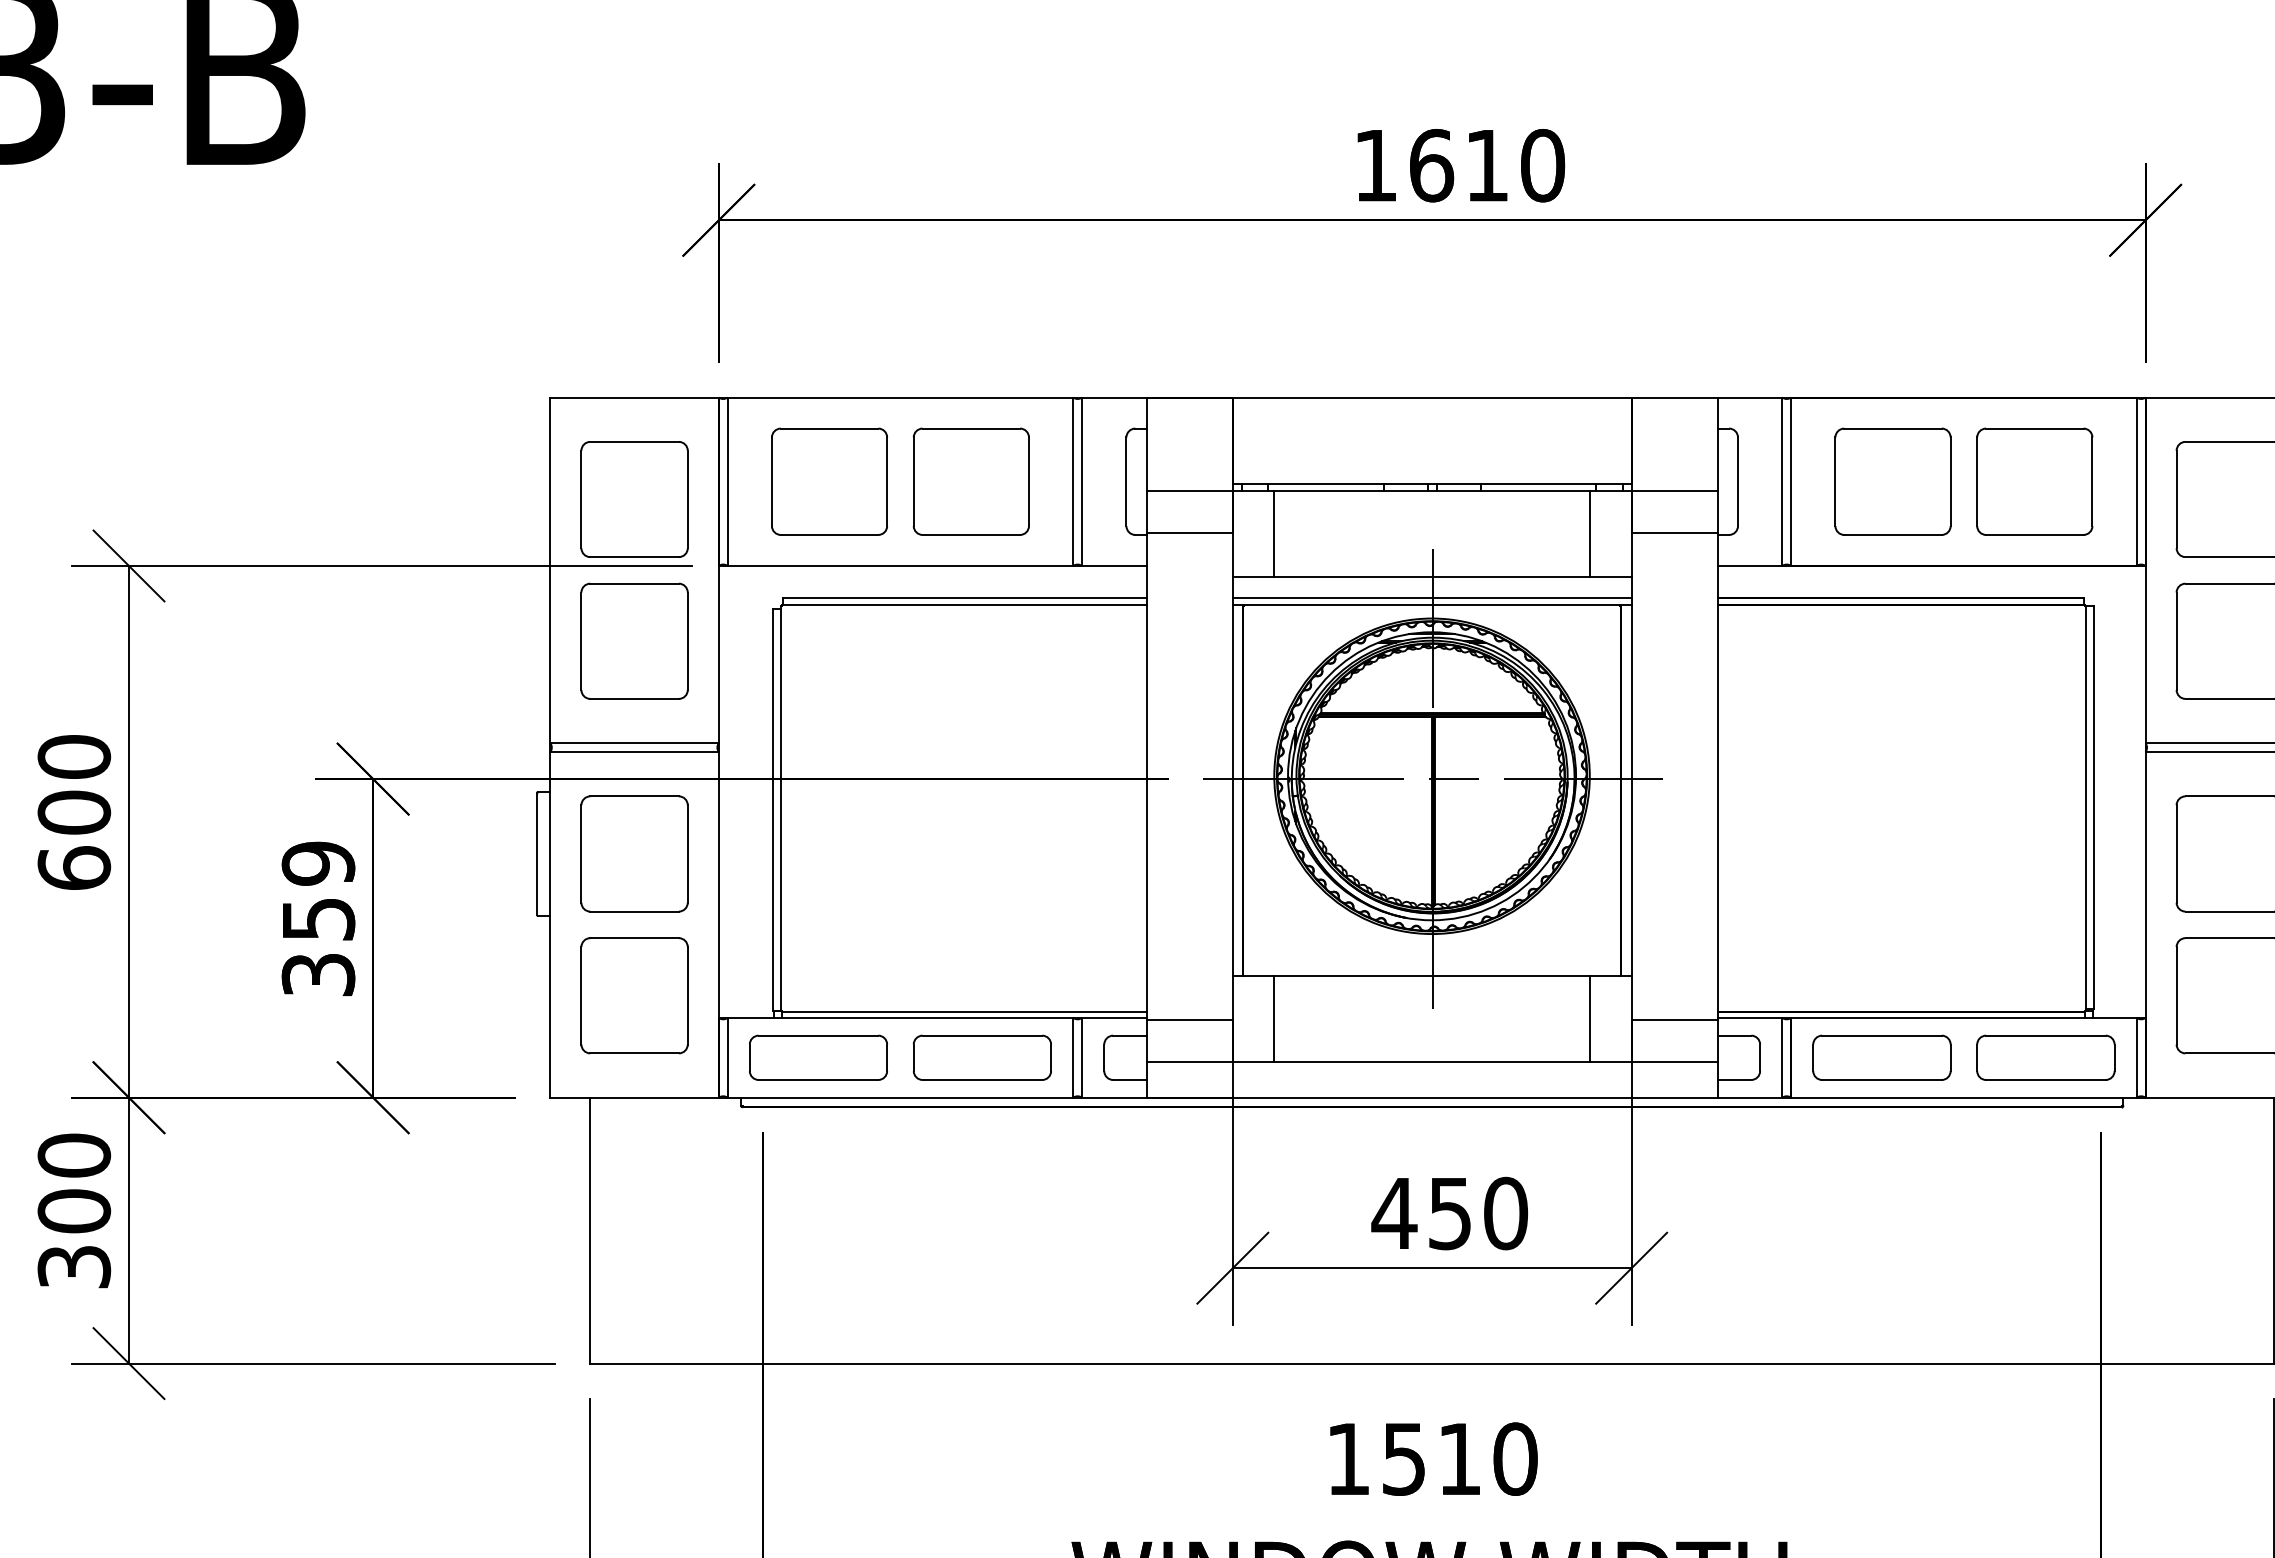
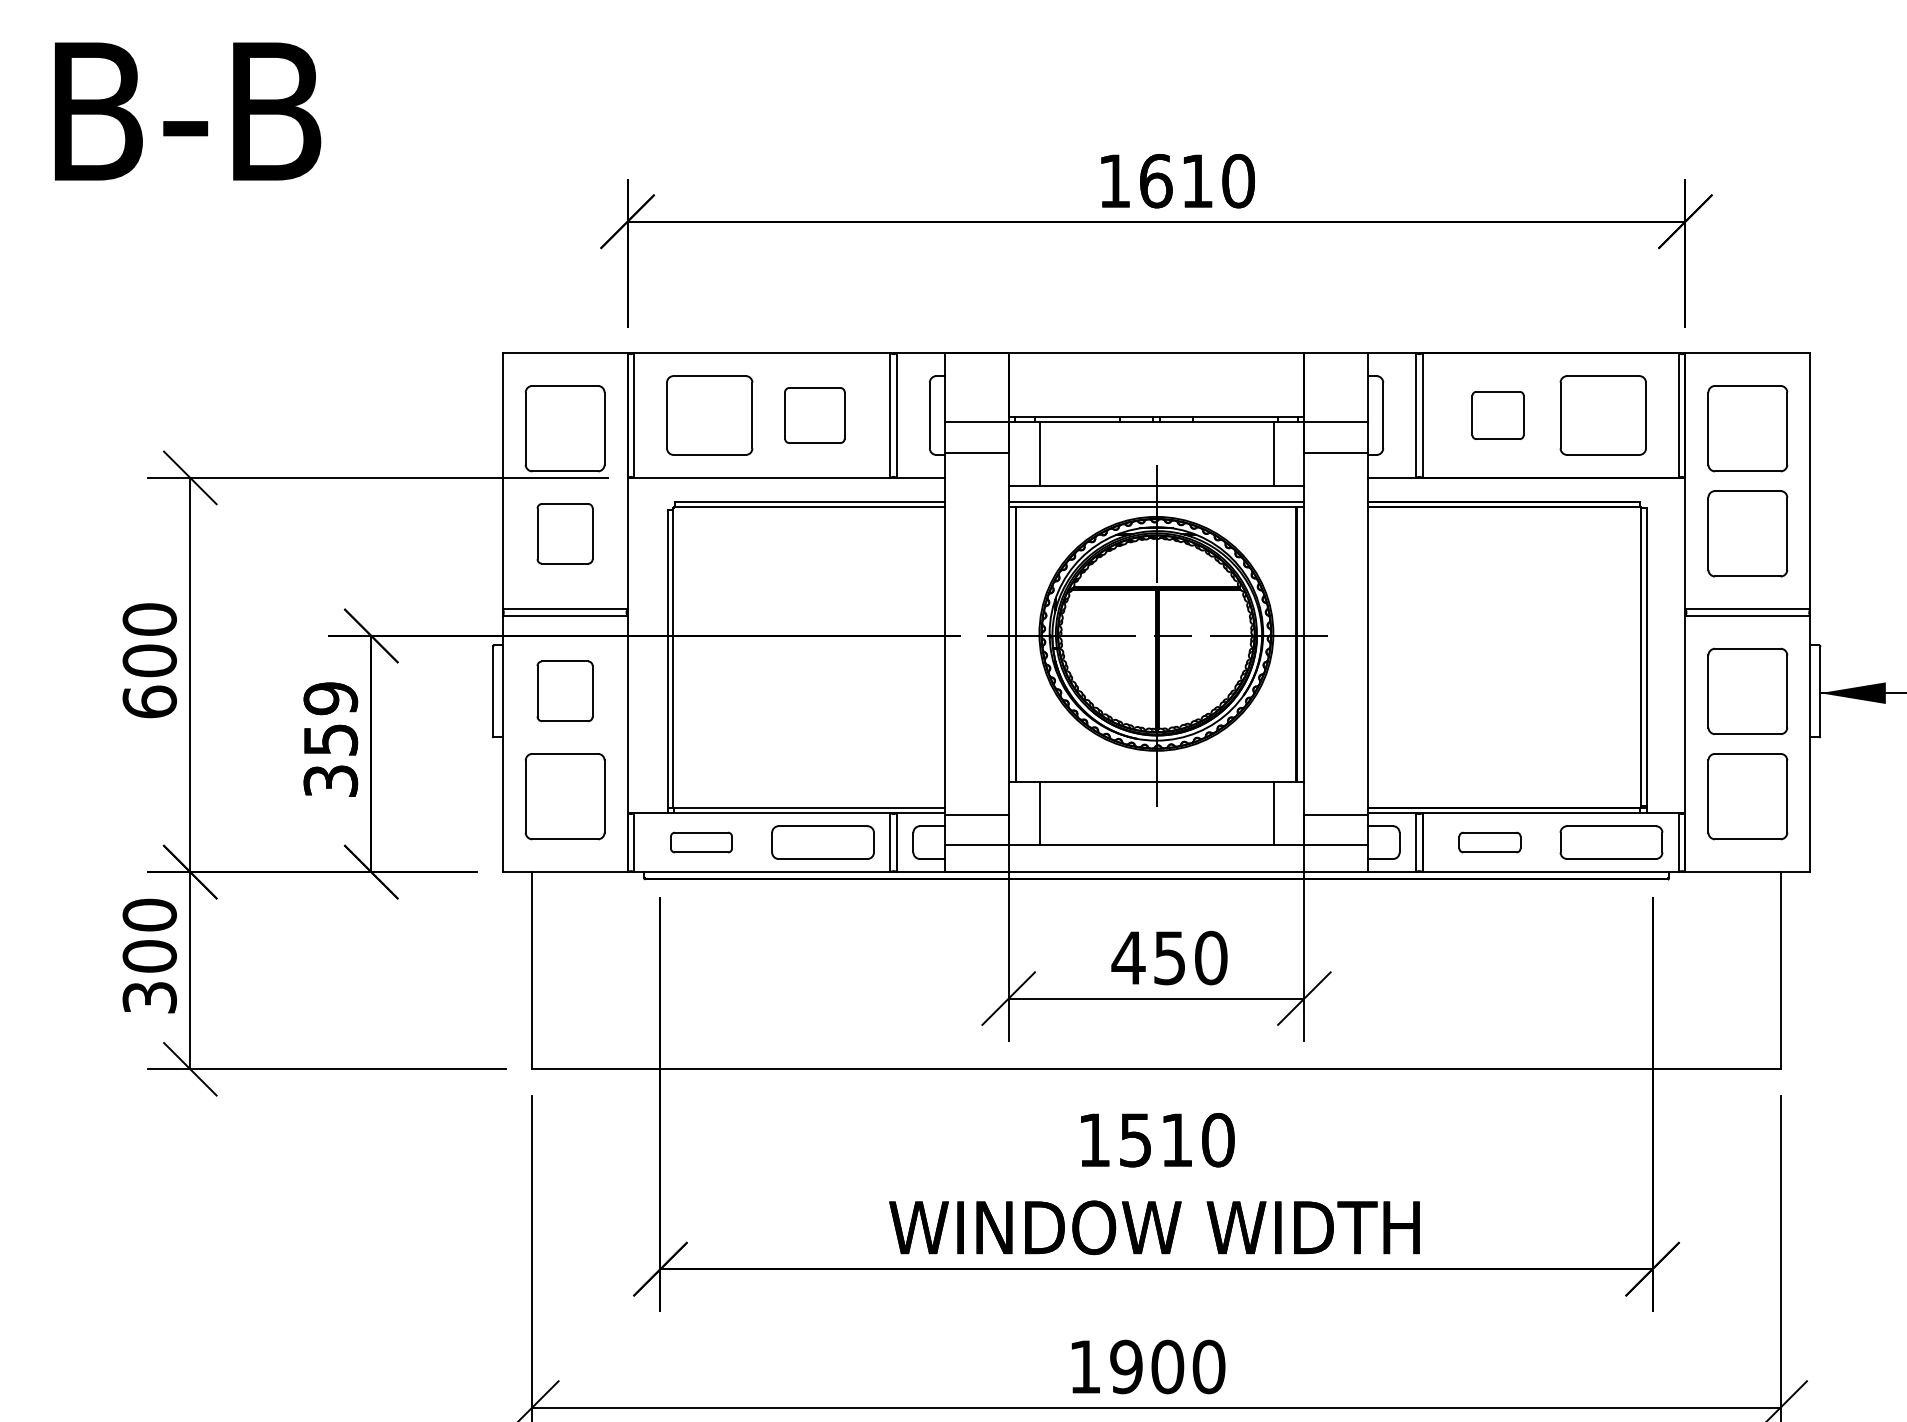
part: (970, 481) -> (814, 415), size x0.7
part: (1892, 481) -> (1497, 415), size x0.6
part: (633, 640) -> (564, 533), size x0.7
part: (633, 852) -> (564, 690), size x0.7
part: (818, 1057) -> (701, 842), size x0.6
part: (1881, 1057) -> (1489, 842), size x0.6

